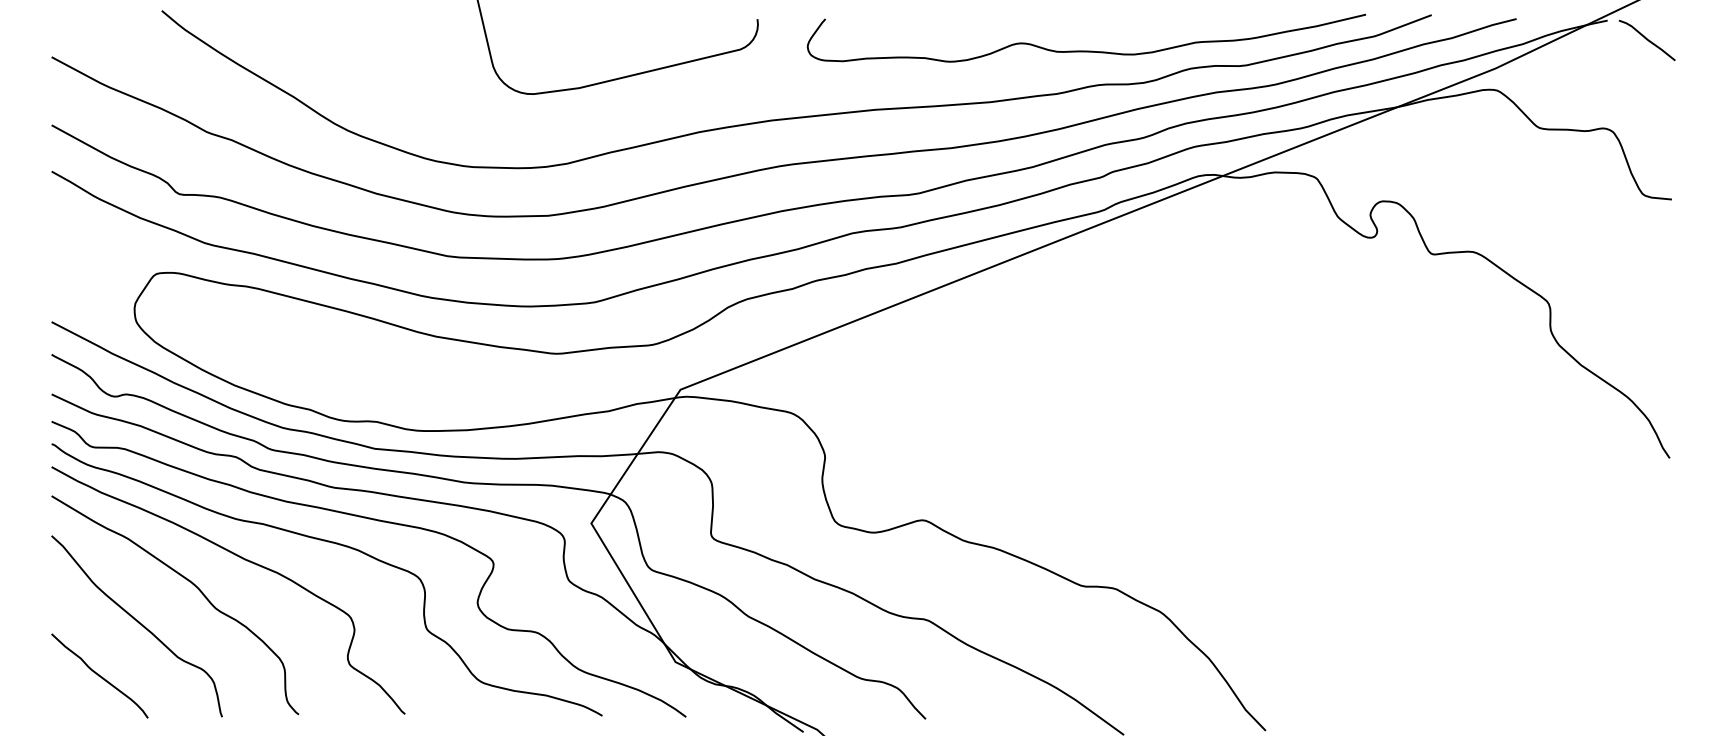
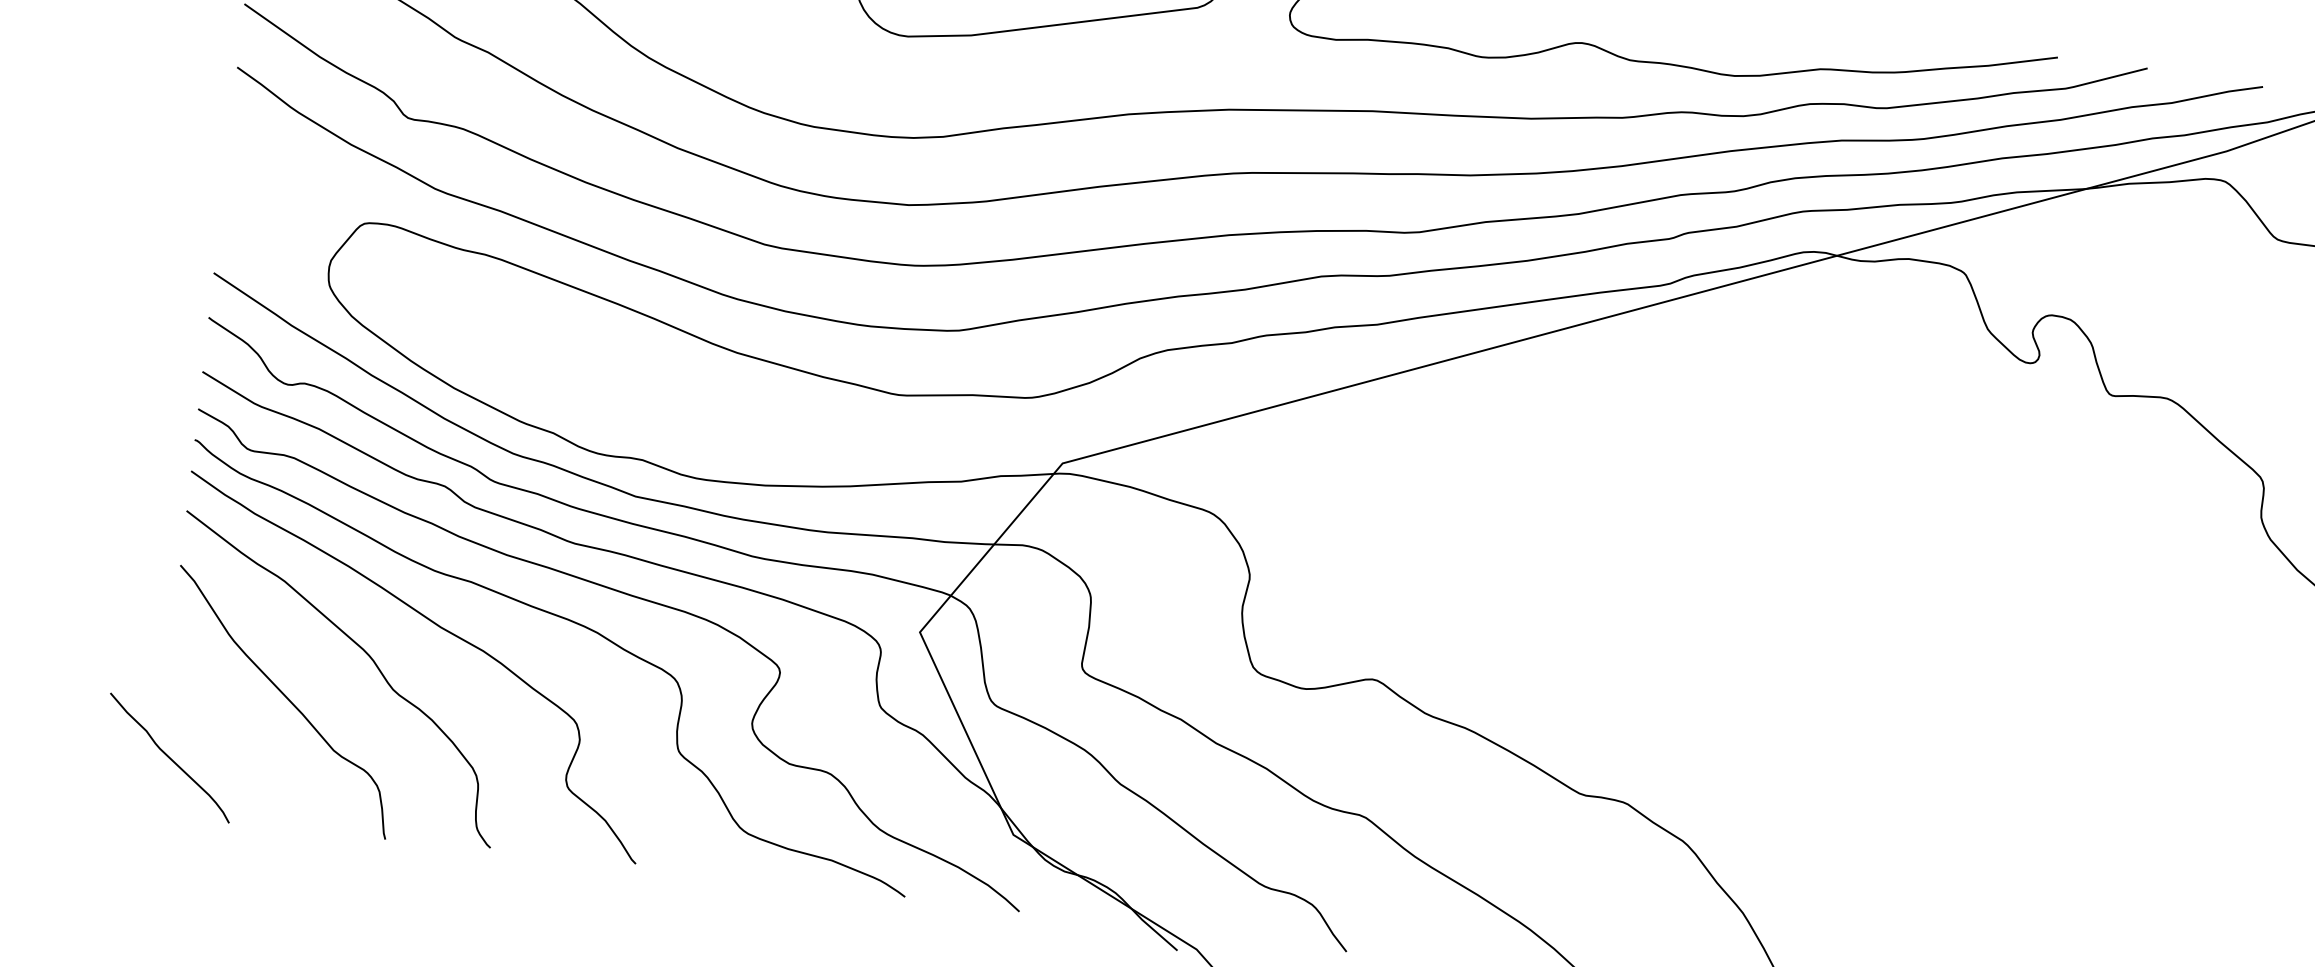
curve: (99, 675) -> (169, 757), moved

